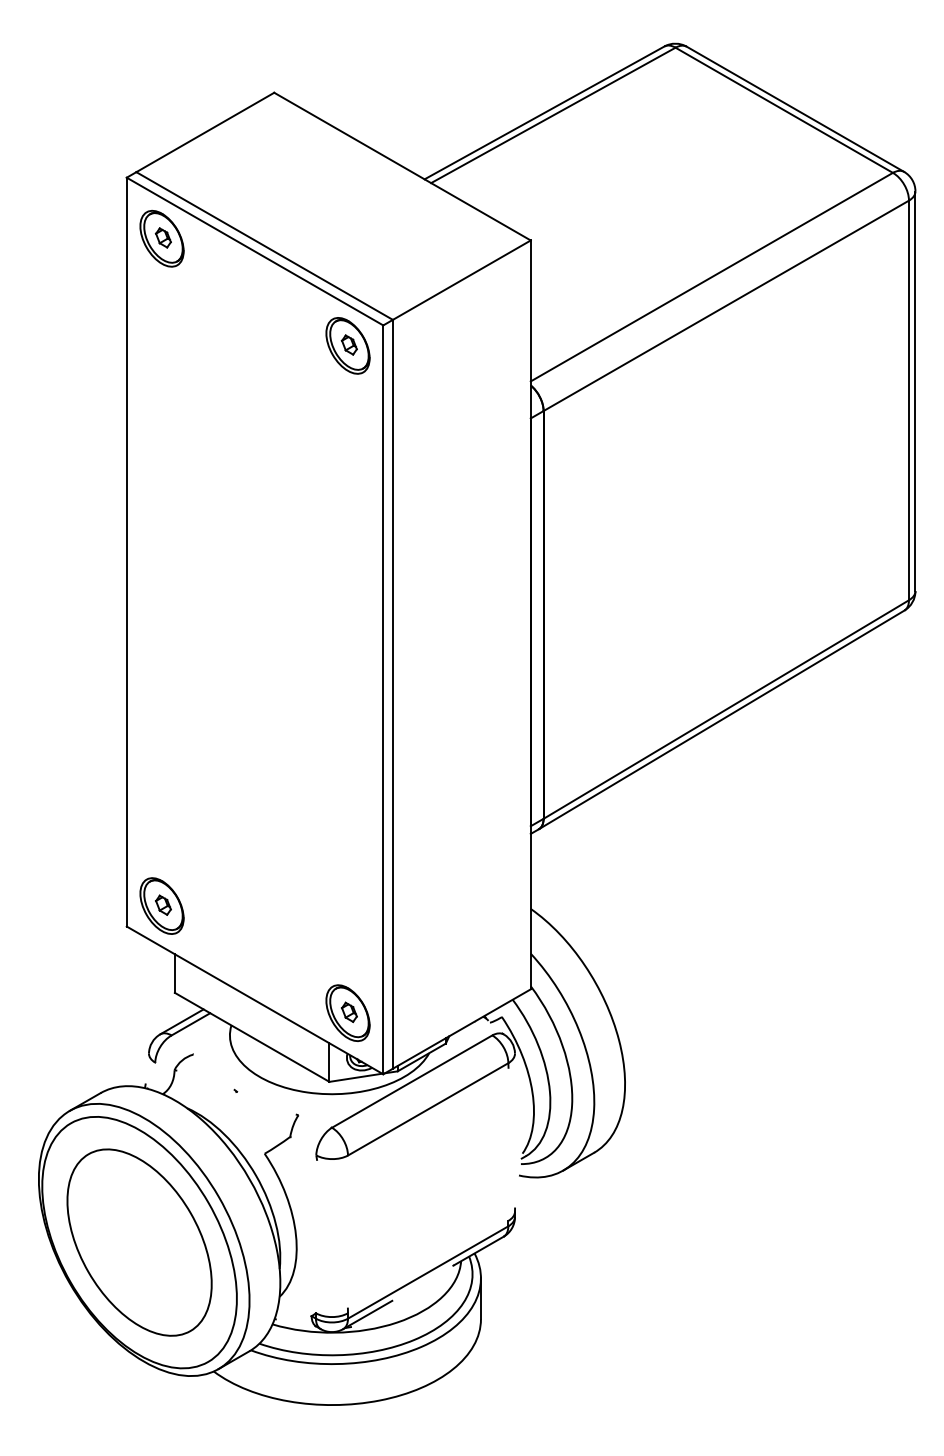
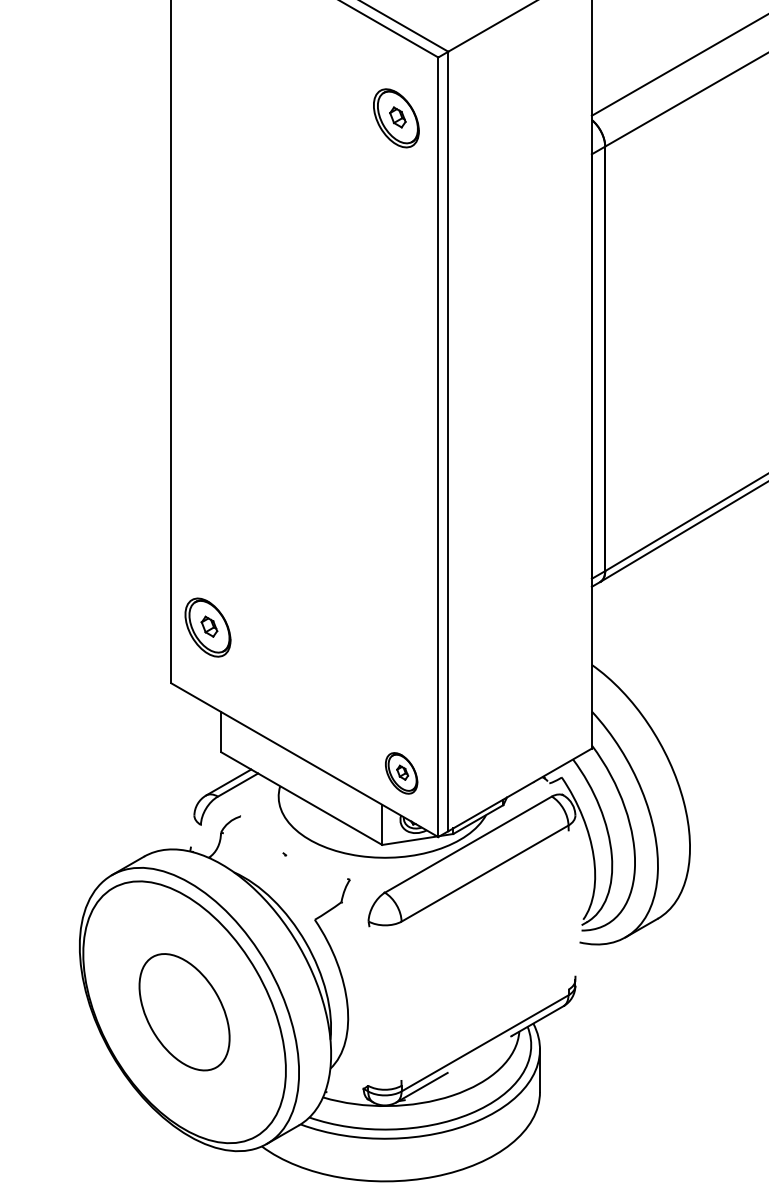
part: (347, 345) -> (395, 117), moved
part: (161, 905) -> (207, 627), moved
part: (347, 1012) -> (401, 772), size x0.7
part: (139, 1242) -> (184, 1012), size x0.6

